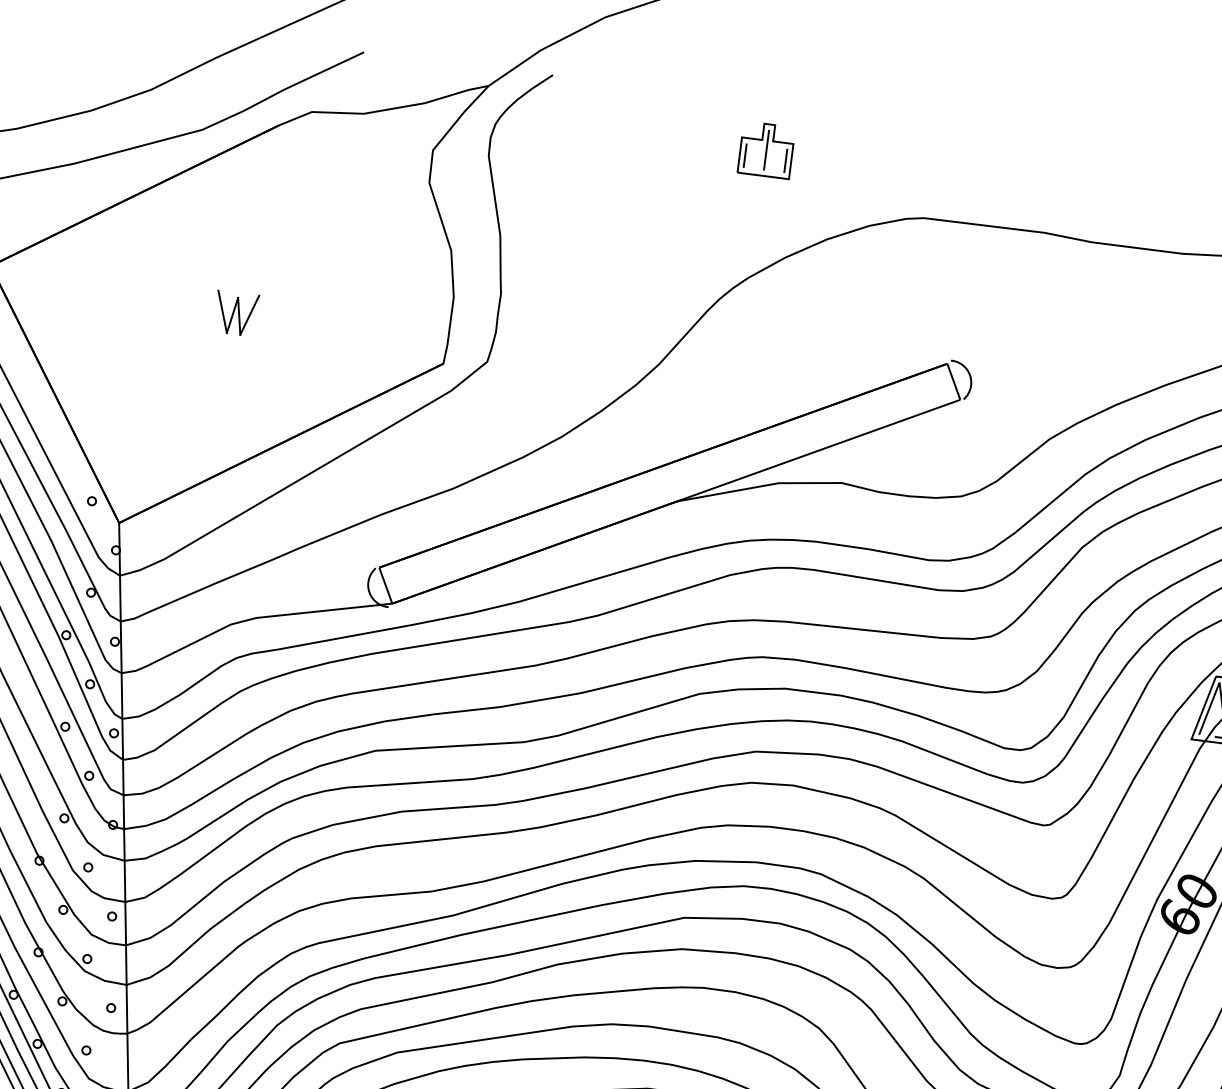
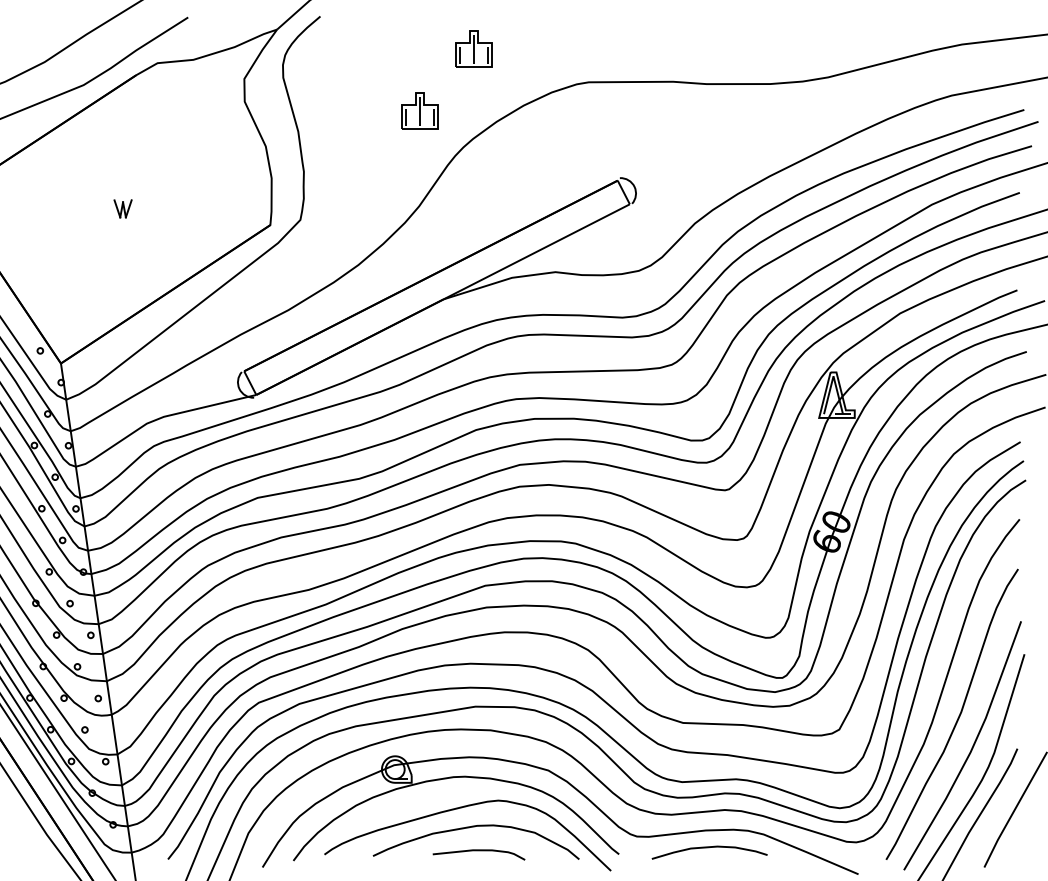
part: (677, 227) -> (419, 110), added
part: (235, 313) -> (122, 208), size x0.6

